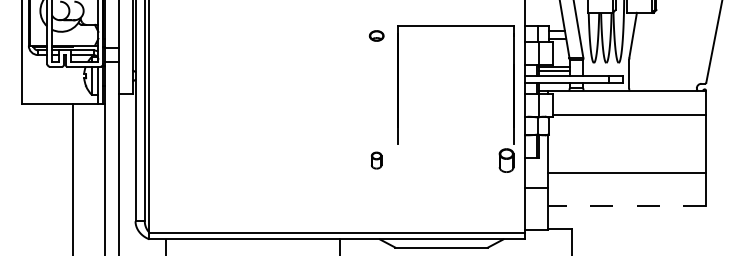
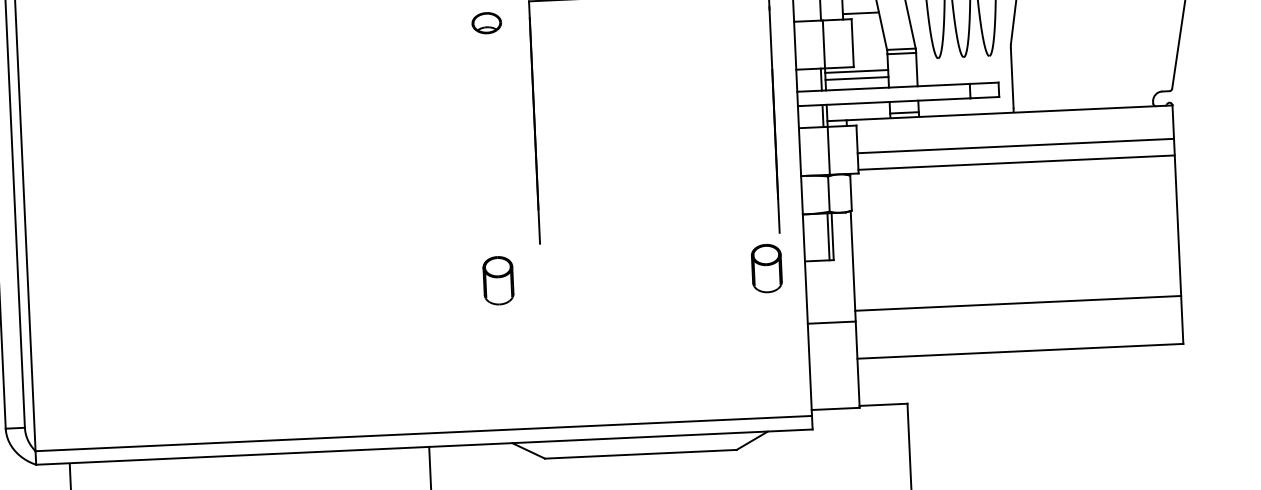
line: (629, 106) -> (1015, 145), added
part: (376, 160) -> (497, 280), size x1.43
line: (627, 172) -> (1018, 302), moved
line: (627, 206) -> (1020, 351), dashed -> solid

